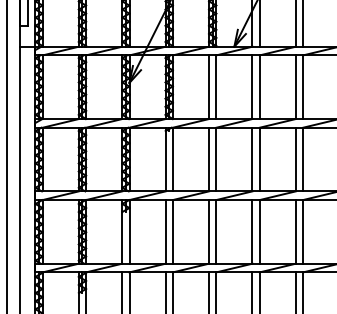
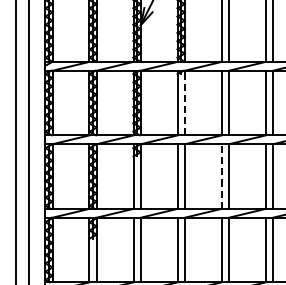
line: (172, 159) -> (184, 102), solid -> dashed
line: (209, 231) -> (222, 176), solid -> dashed

